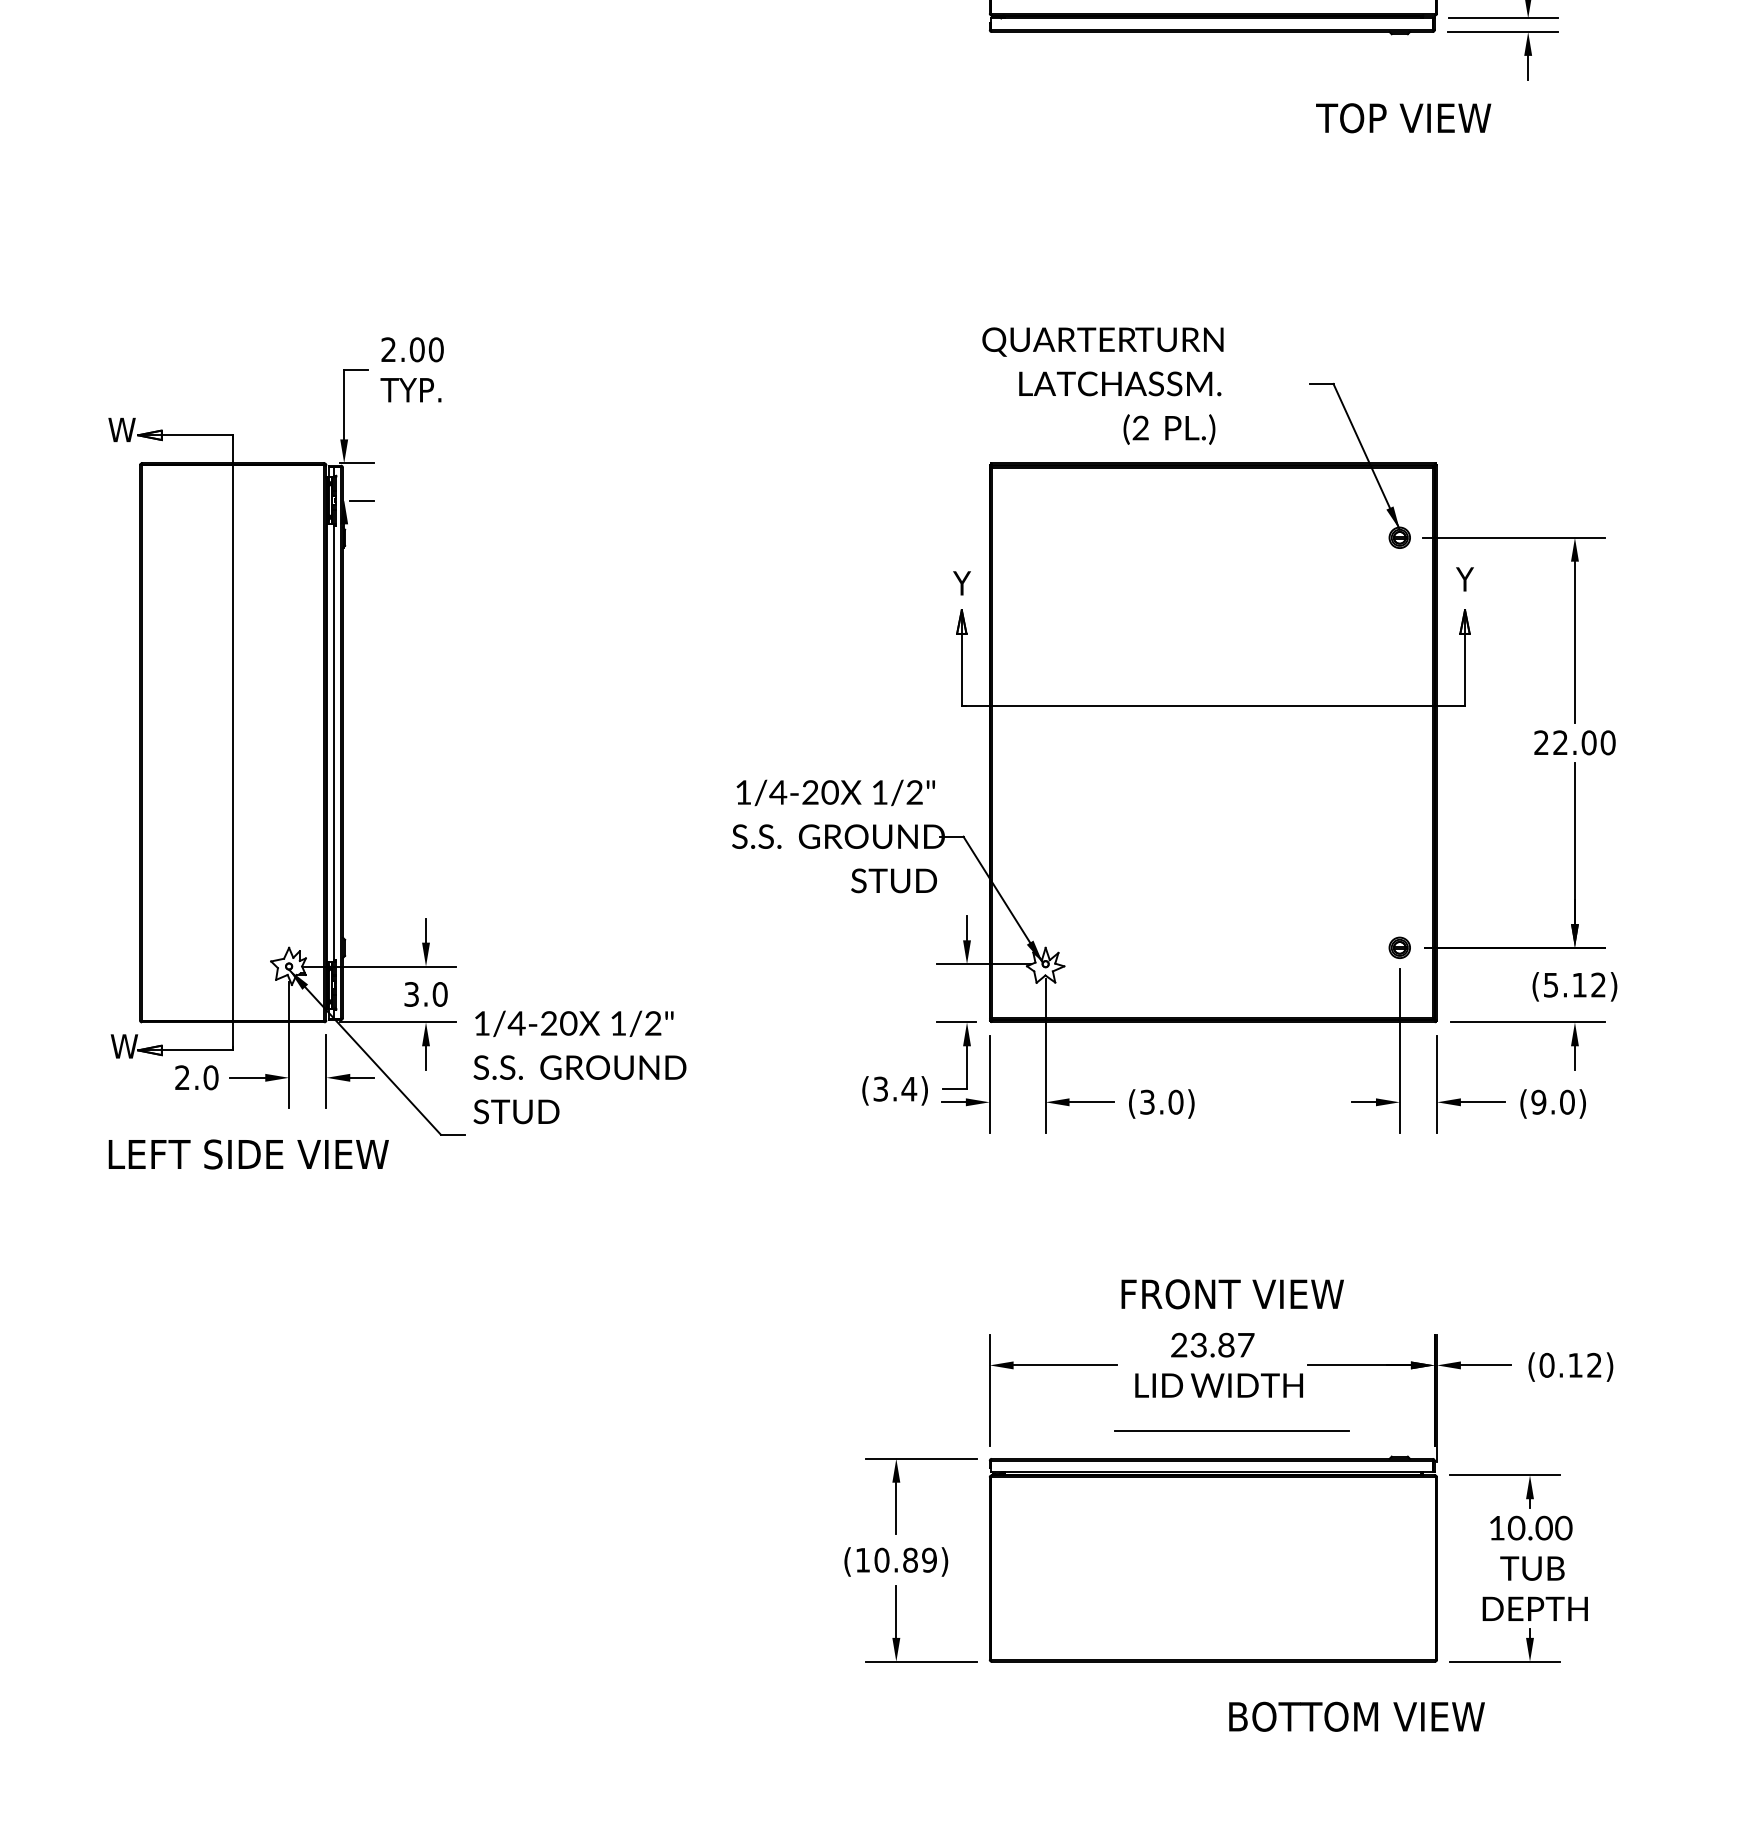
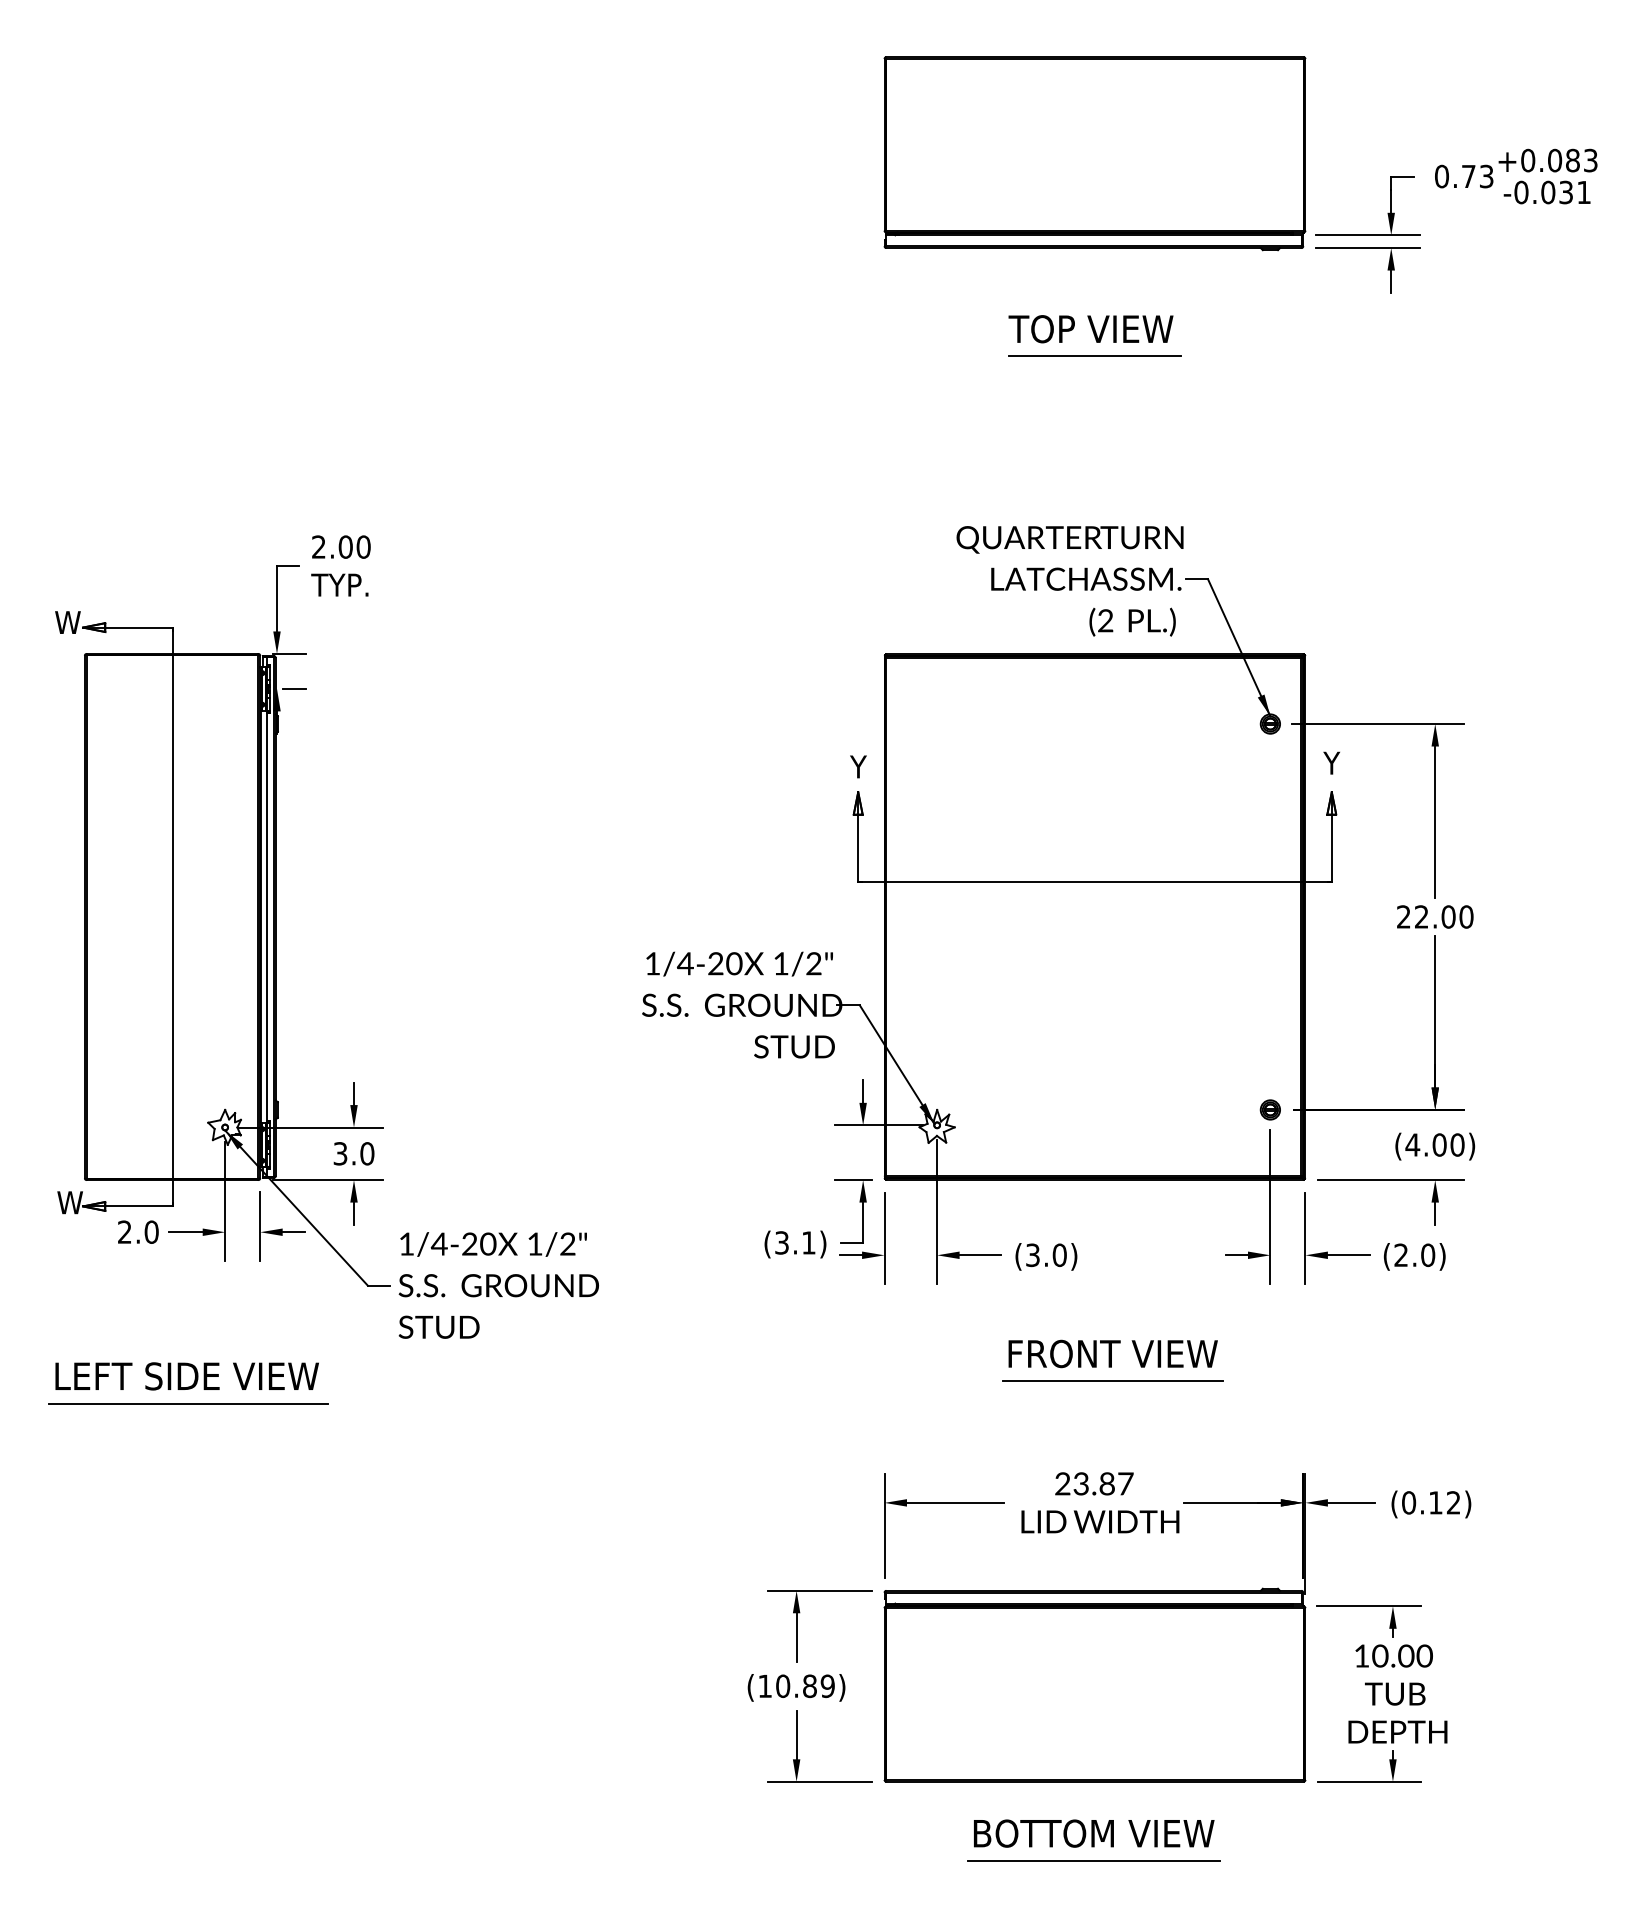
text: (1403, 118) -> (1090, 329), moved
line: (1212, 147) -> (1094, 356), added
text: (1102, 386) -> (1069, 581), moved
text: (1574, 984) -> (1434, 1144), (5.12) -> (4.00)
text: (579, 1067) -> (498, 1285), moved
text: (908, 1088) -> (808, 1242), (3.4) -> (3.1)
text: (1539, 1102) -> (1401, 1255), (9.0) -> (2.0)
text: (248, 1154) -> (186, 1376), moved
line: (250, 1259) -> (188, 1403), added
text: (1231, 1293) -> (1112, 1353), moved
line: (1231, 1430) -> (1112, 1380), moved
text: (1357, 1716) -> (1094, 1833), moved
line: (1211, 1745) -> (1093, 1860), added

